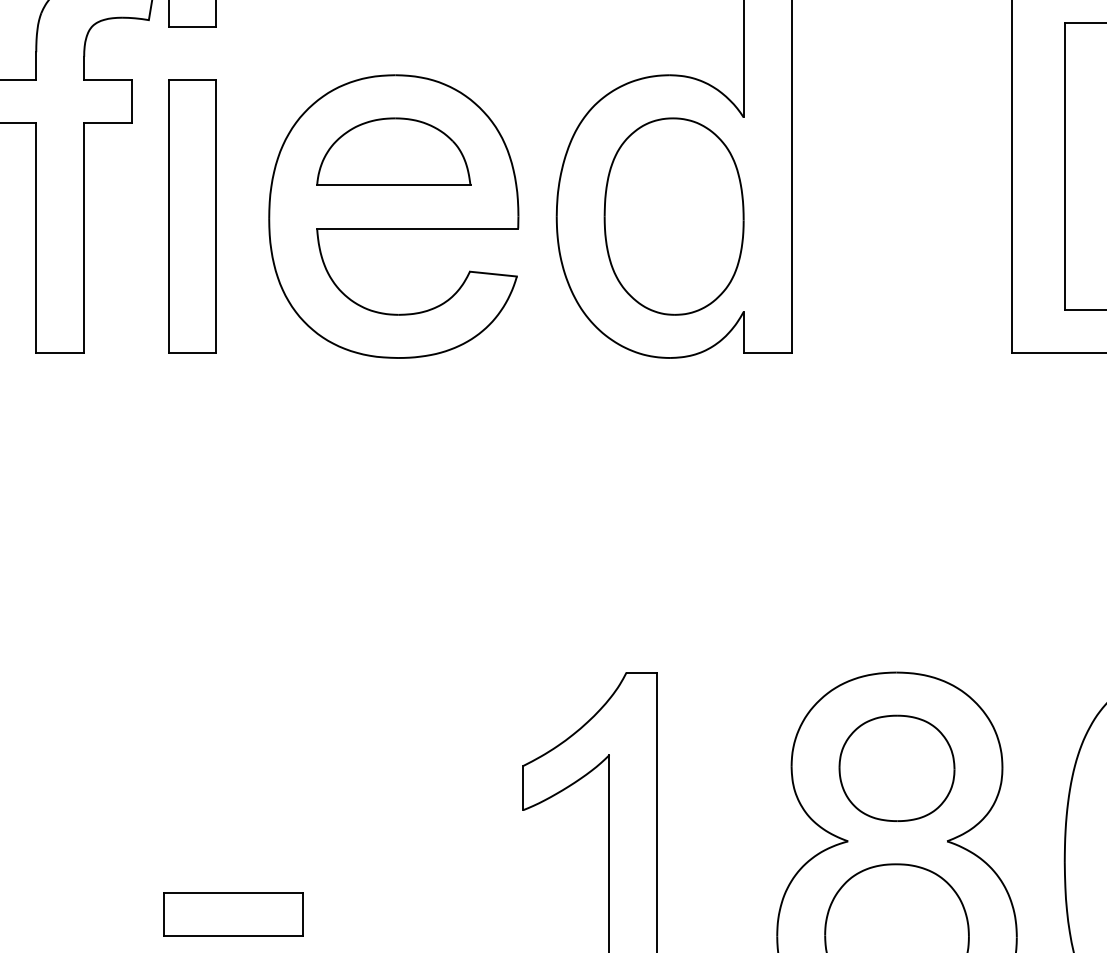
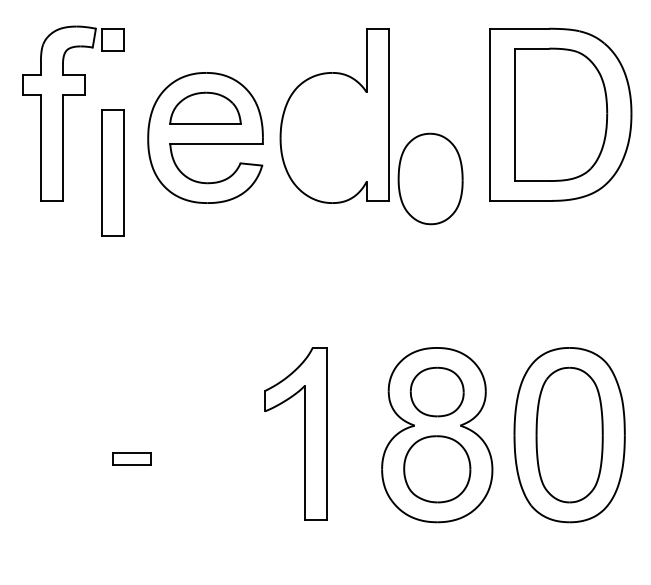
part: (191, 215) -> (112, 172), moved
part: (673, 215) -> (430, 178), moved
part: (232, 912) -> (131, 458), size x0.6

